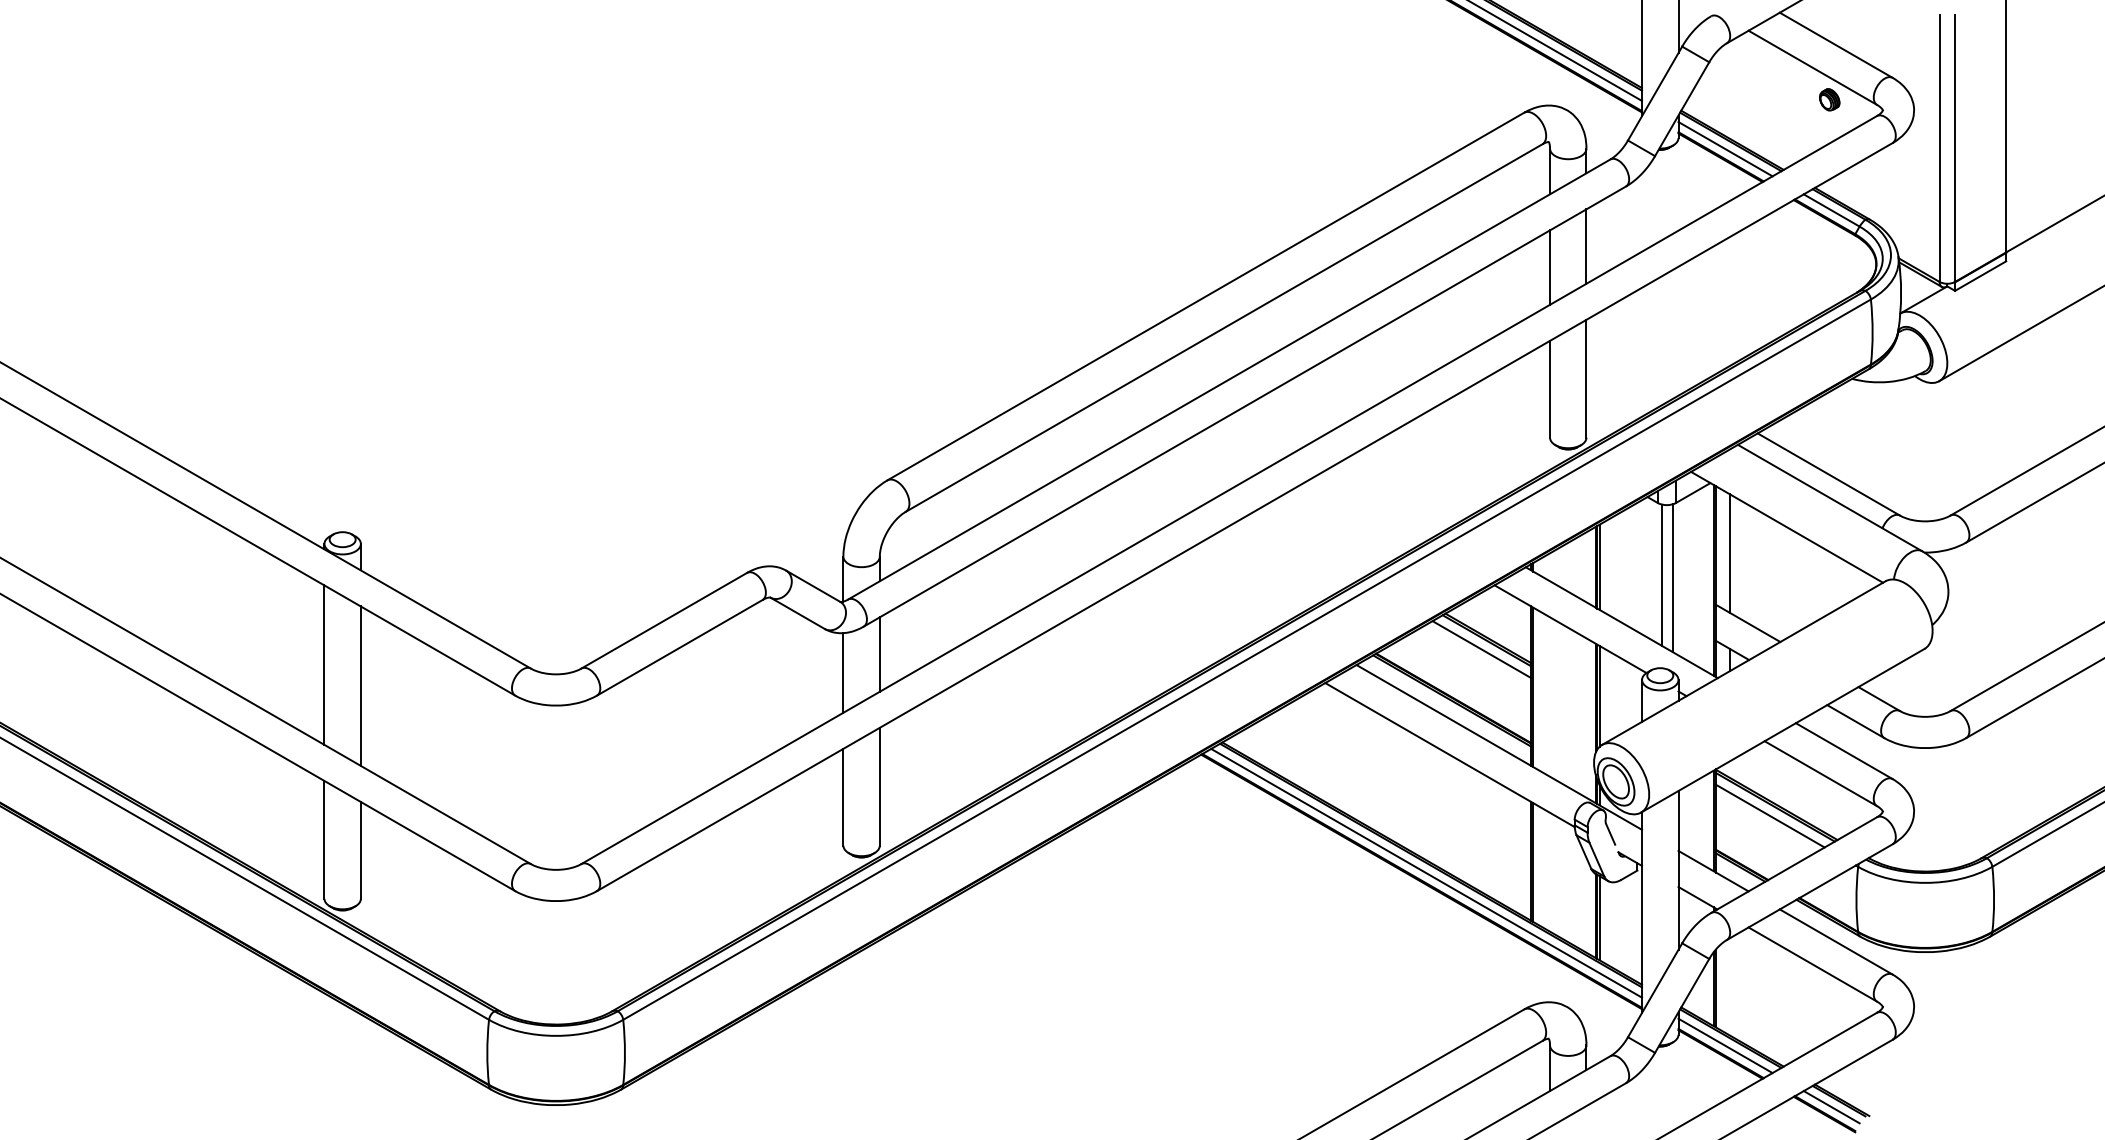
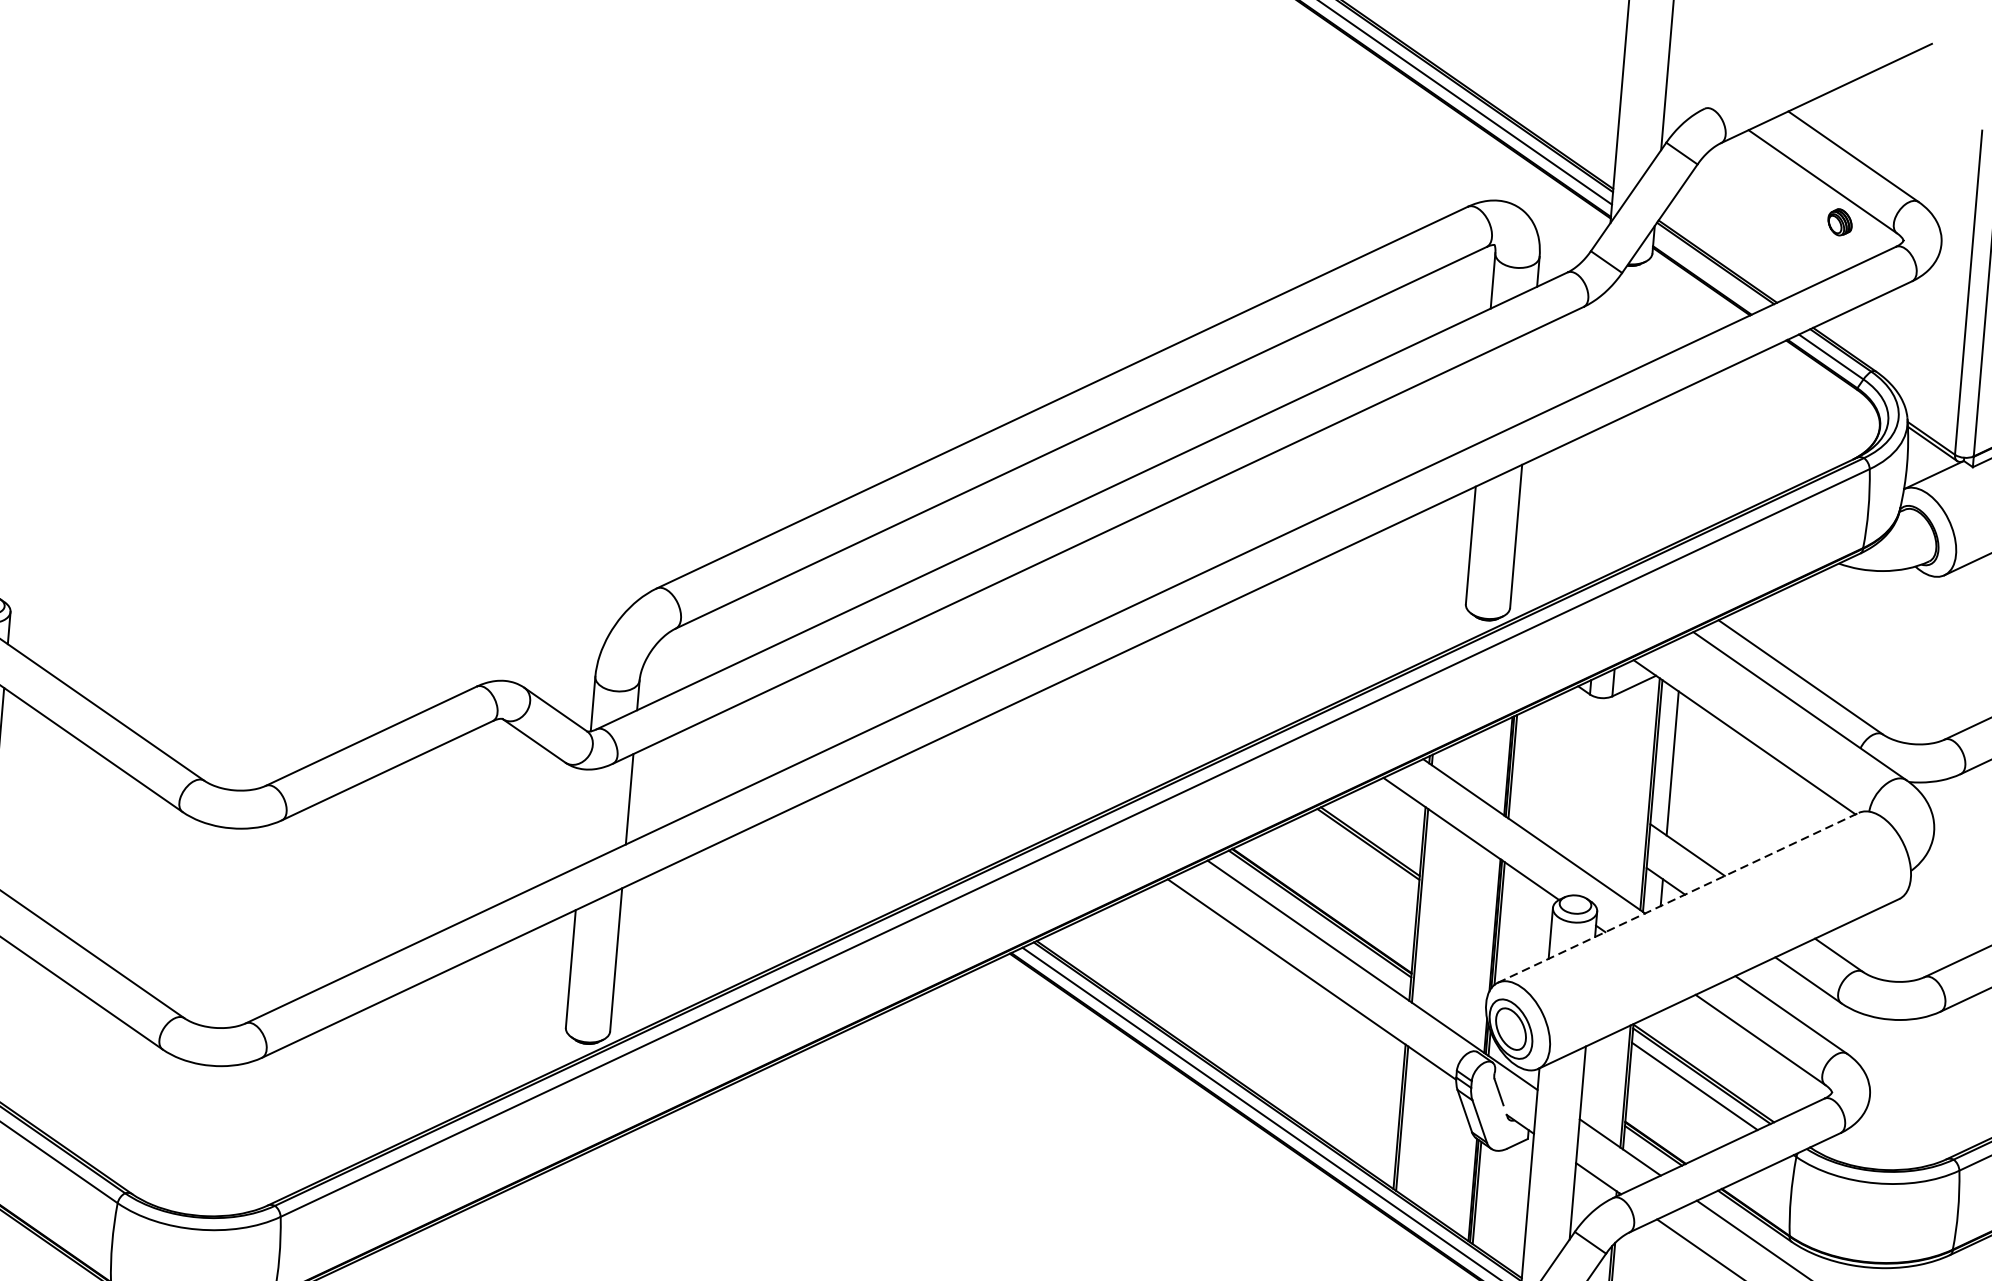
line: (1725, 149) -> (1708, 272), removed
line: (1586, 246) -> (1529, 375), removed
line: (1550, 267) -> (1483, 397), removed
line: (1662, 574) -> (1588, 781), removed
line: (1673, 578) -> (1601, 787), removed
line: (1481, 649) -> (1361, 854), removed
line: (1743, 663) -> (1677, 898), solid -> dashed
line: (843, 672) -> (583, 817), removed

